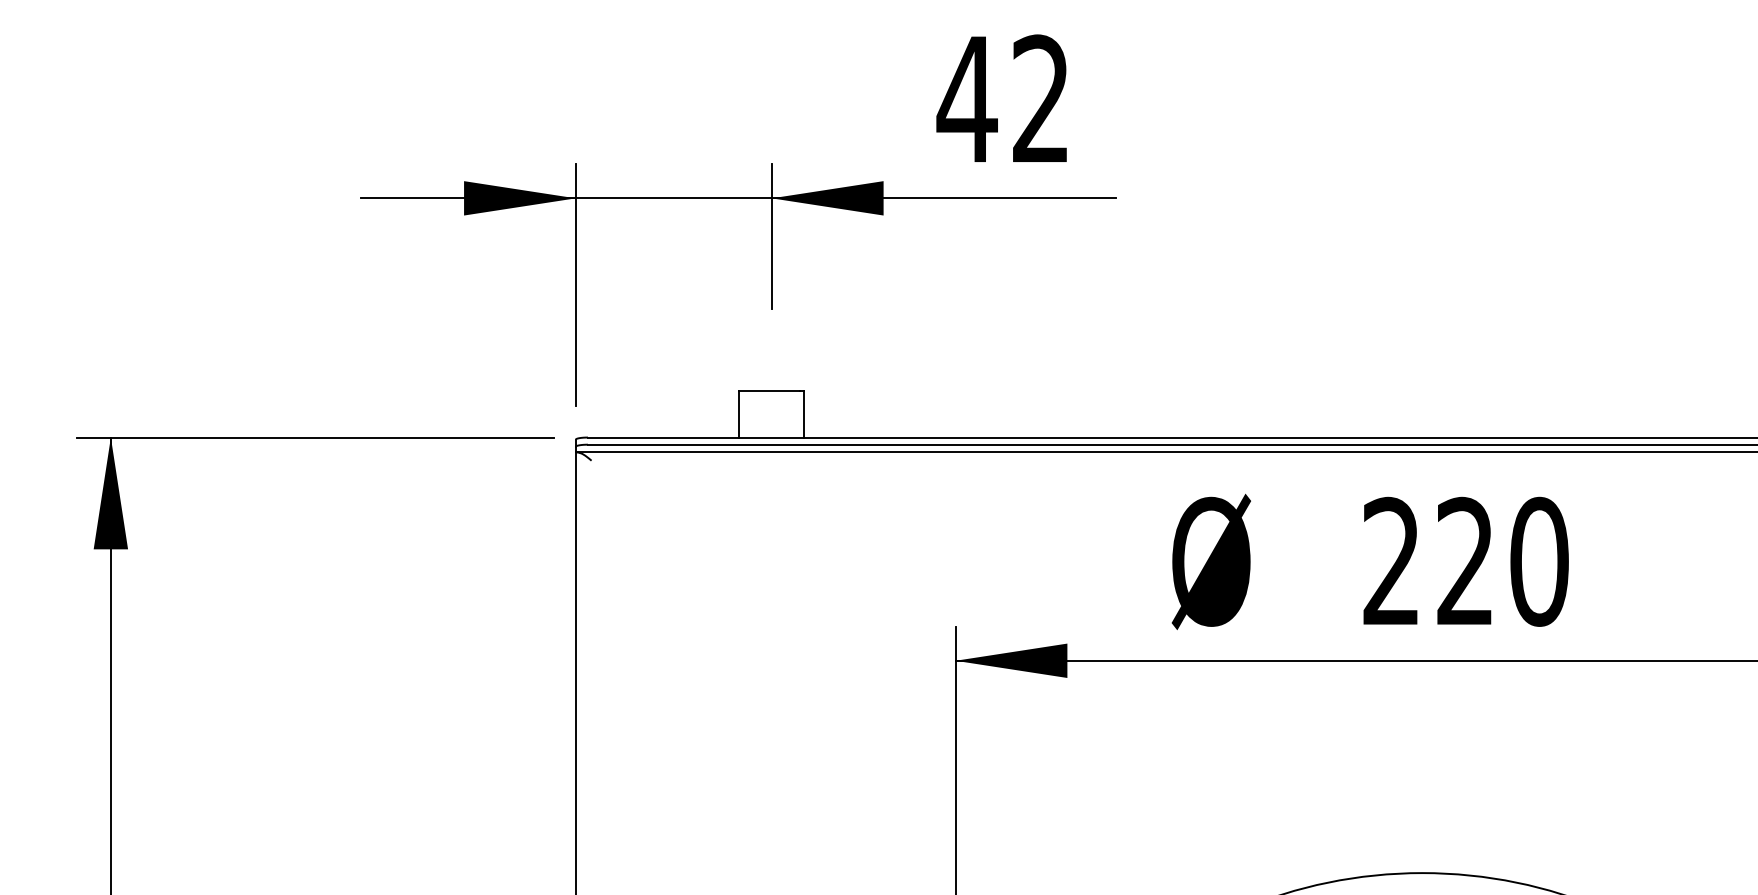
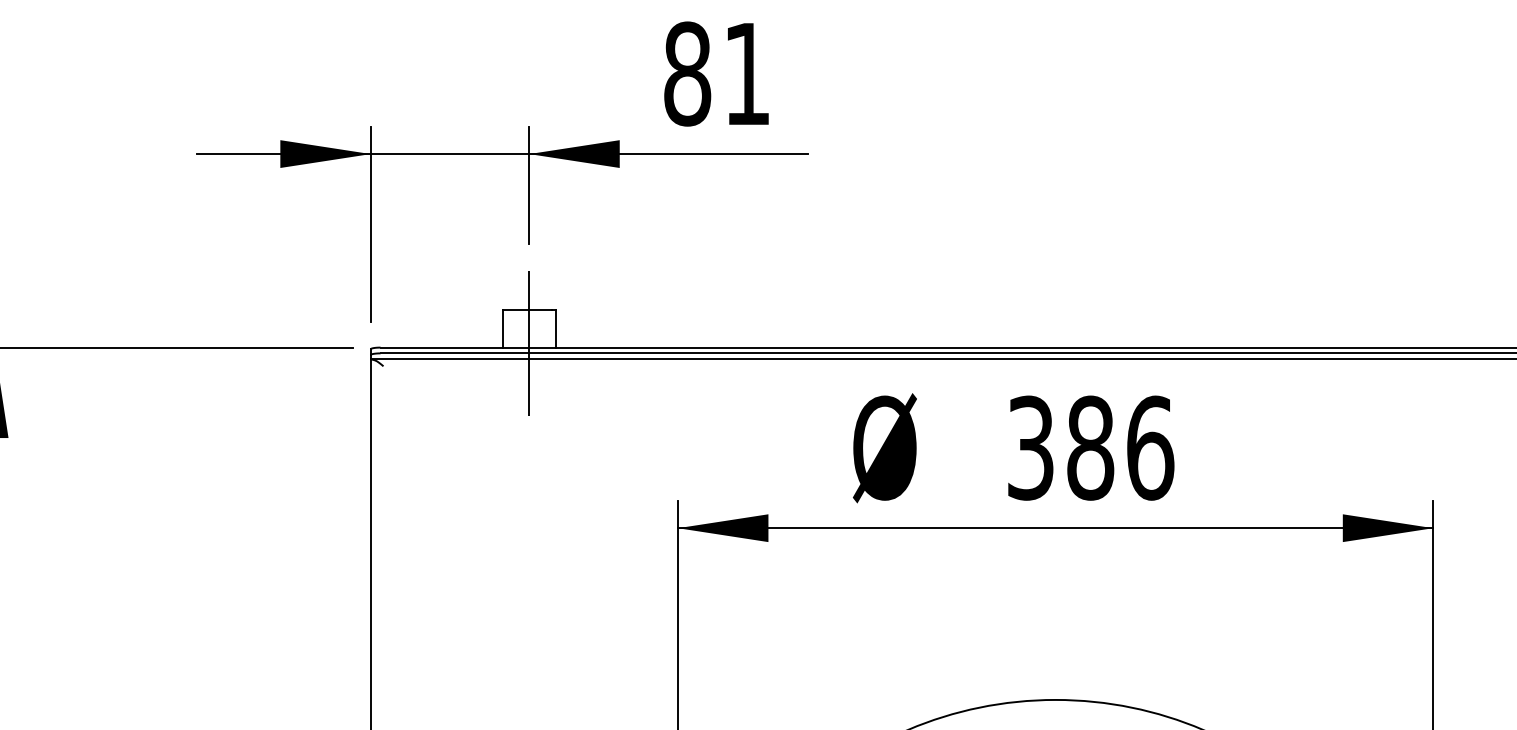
text: (1001, 98) -> (715, 73), 42 -> 81
line: (772, 432) -> (529, 343), added
text: (1466, 561) -> (1091, 447), 220 -> 386

